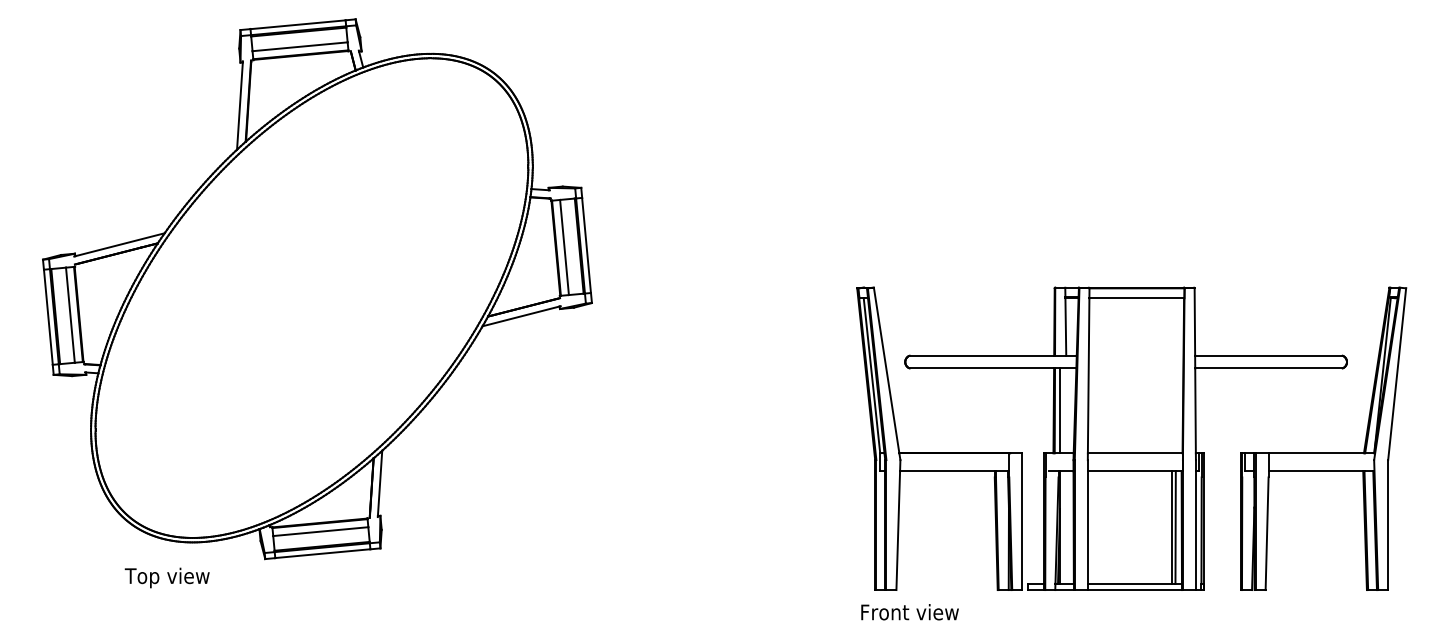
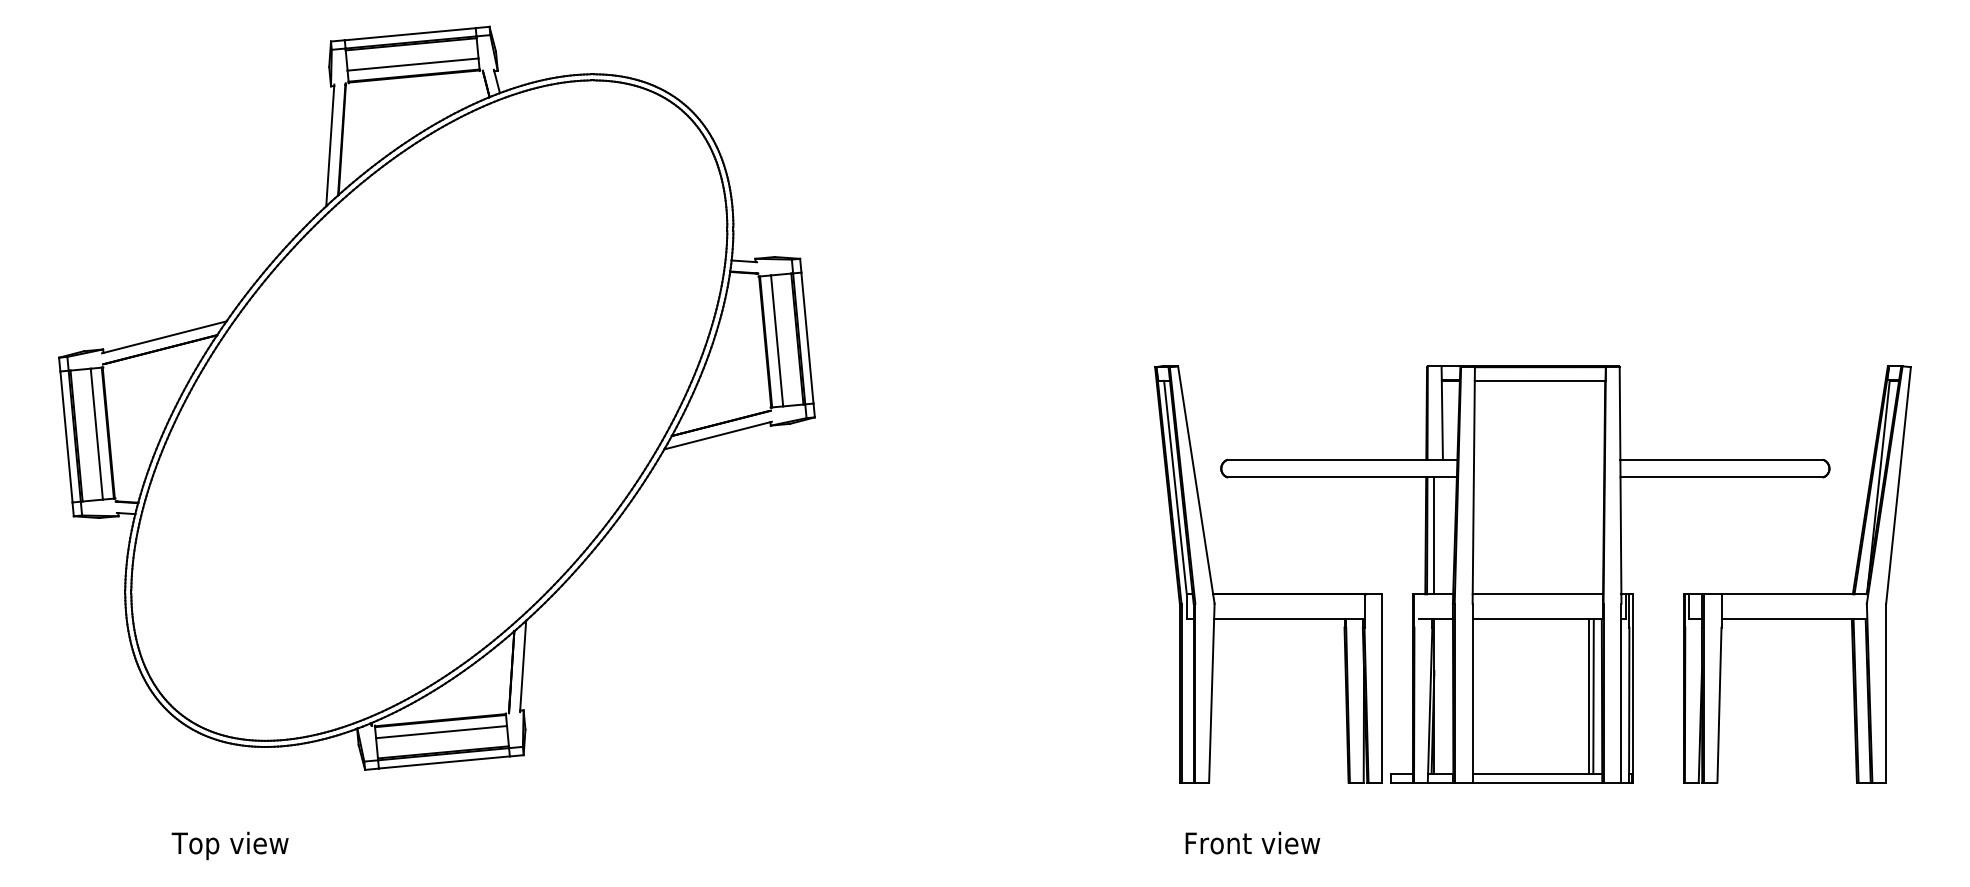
part: (1131, 438) -> (1532, 574), moved
text: (166, 577) -> (229, 845), moved

